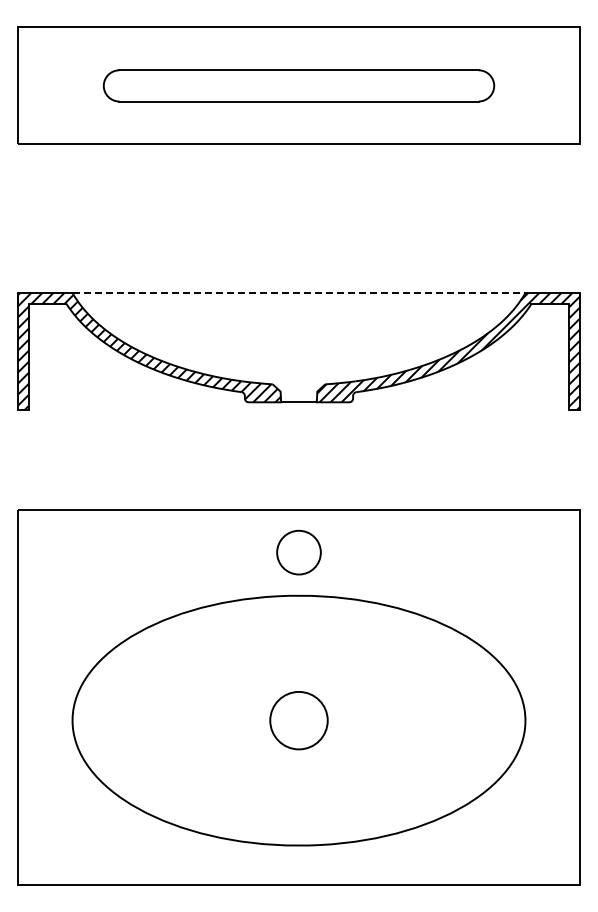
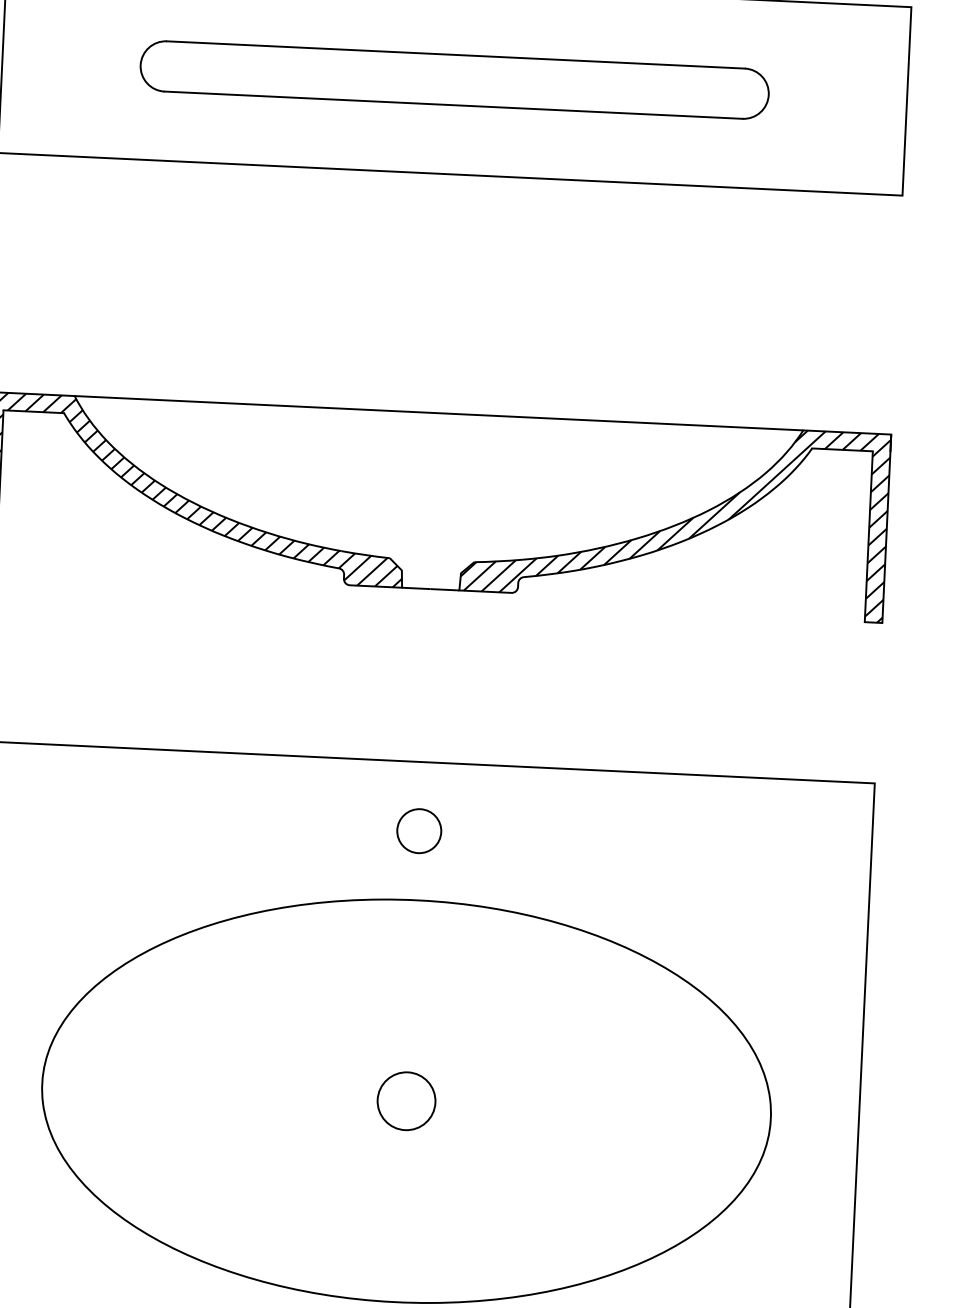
line: (299, 293) -> (439, 414), dashed -> solid
circle: (298, 552) -> (418, 830), size x0.62
circle: (298, 720) -> (405, 1100), size x0.62

